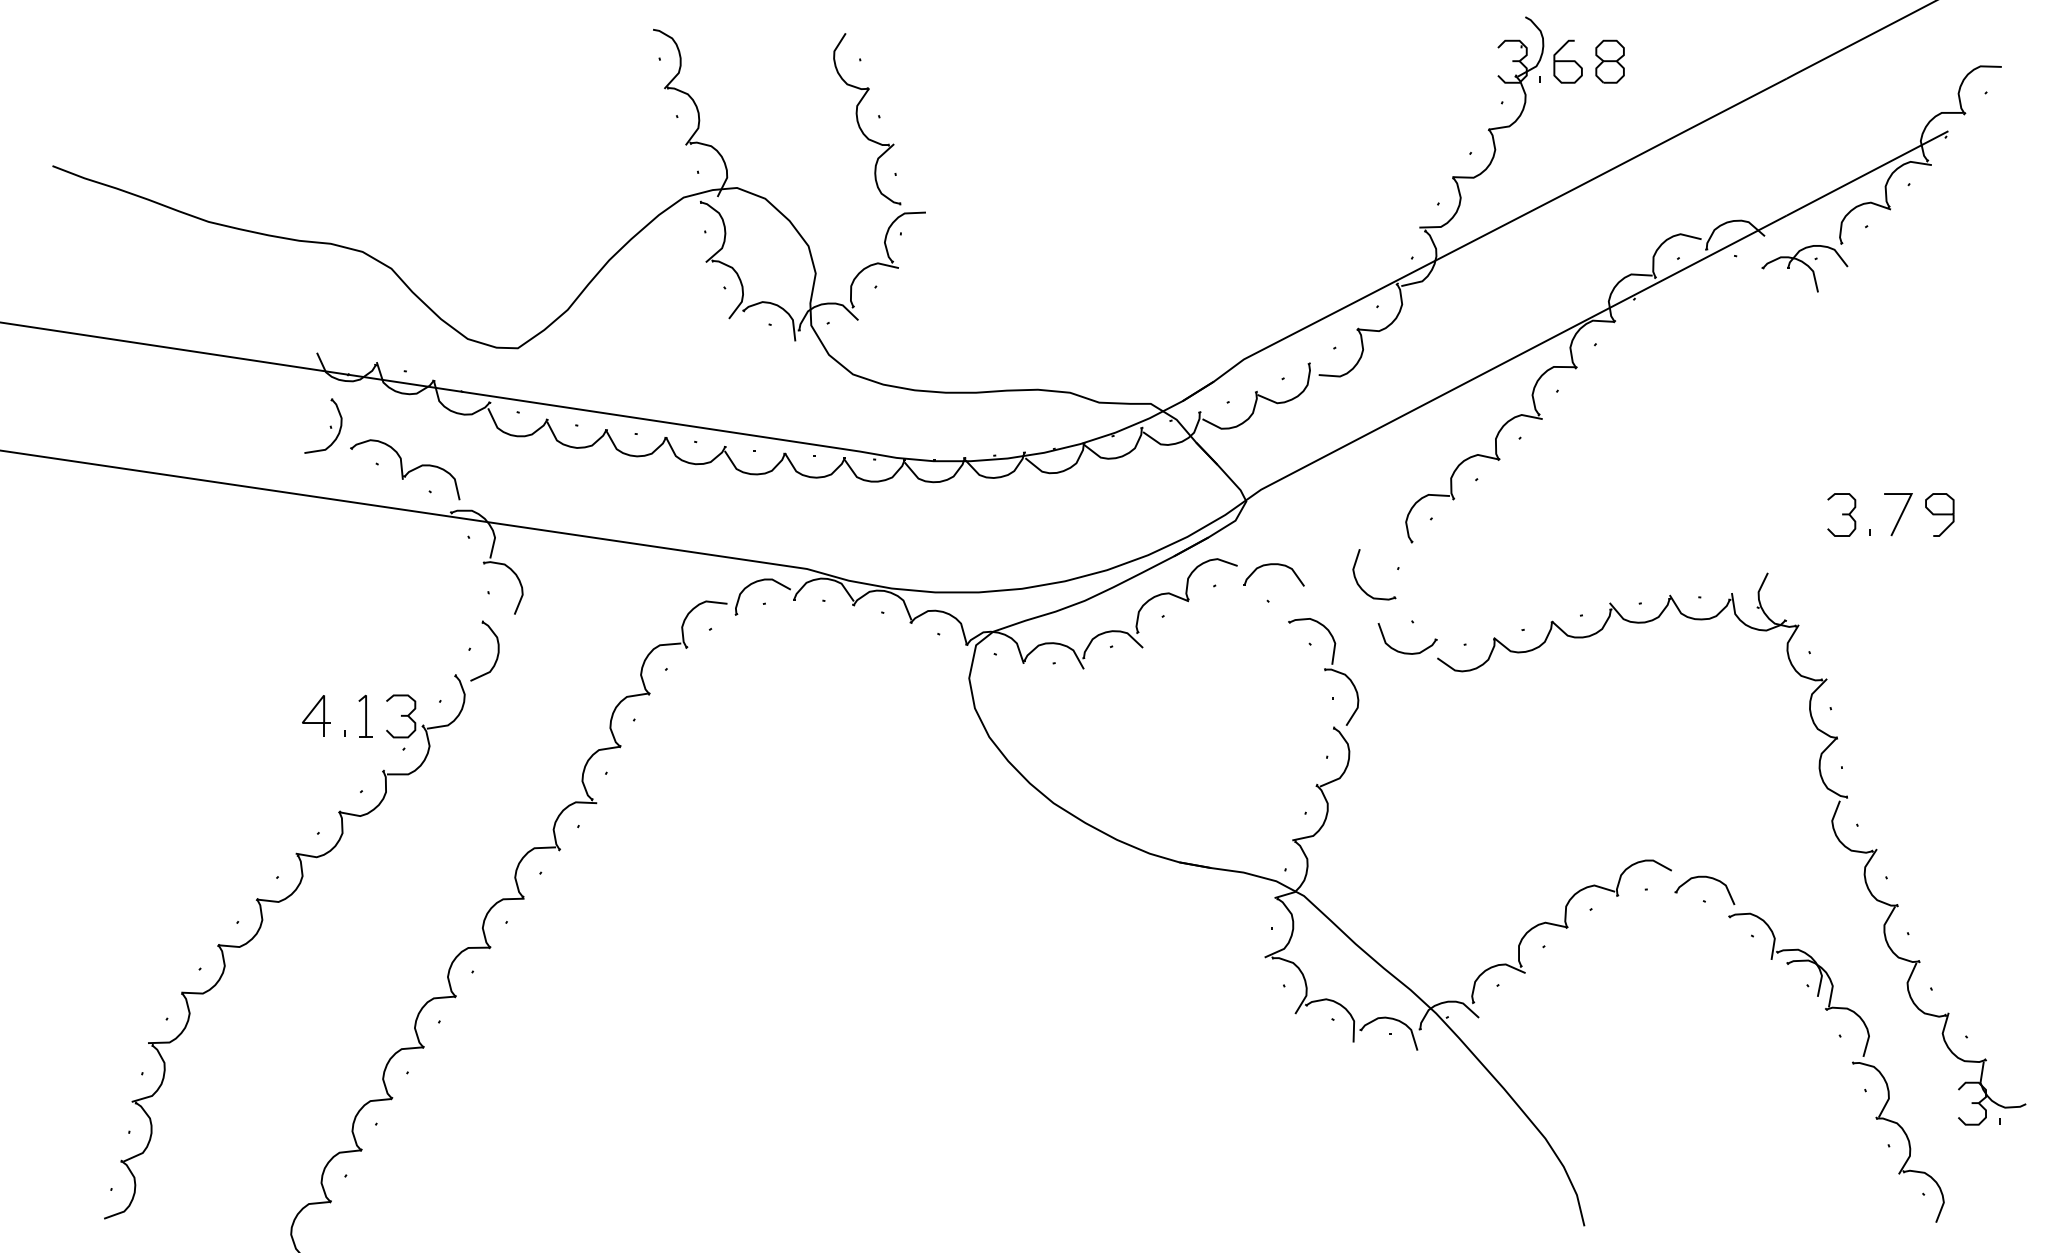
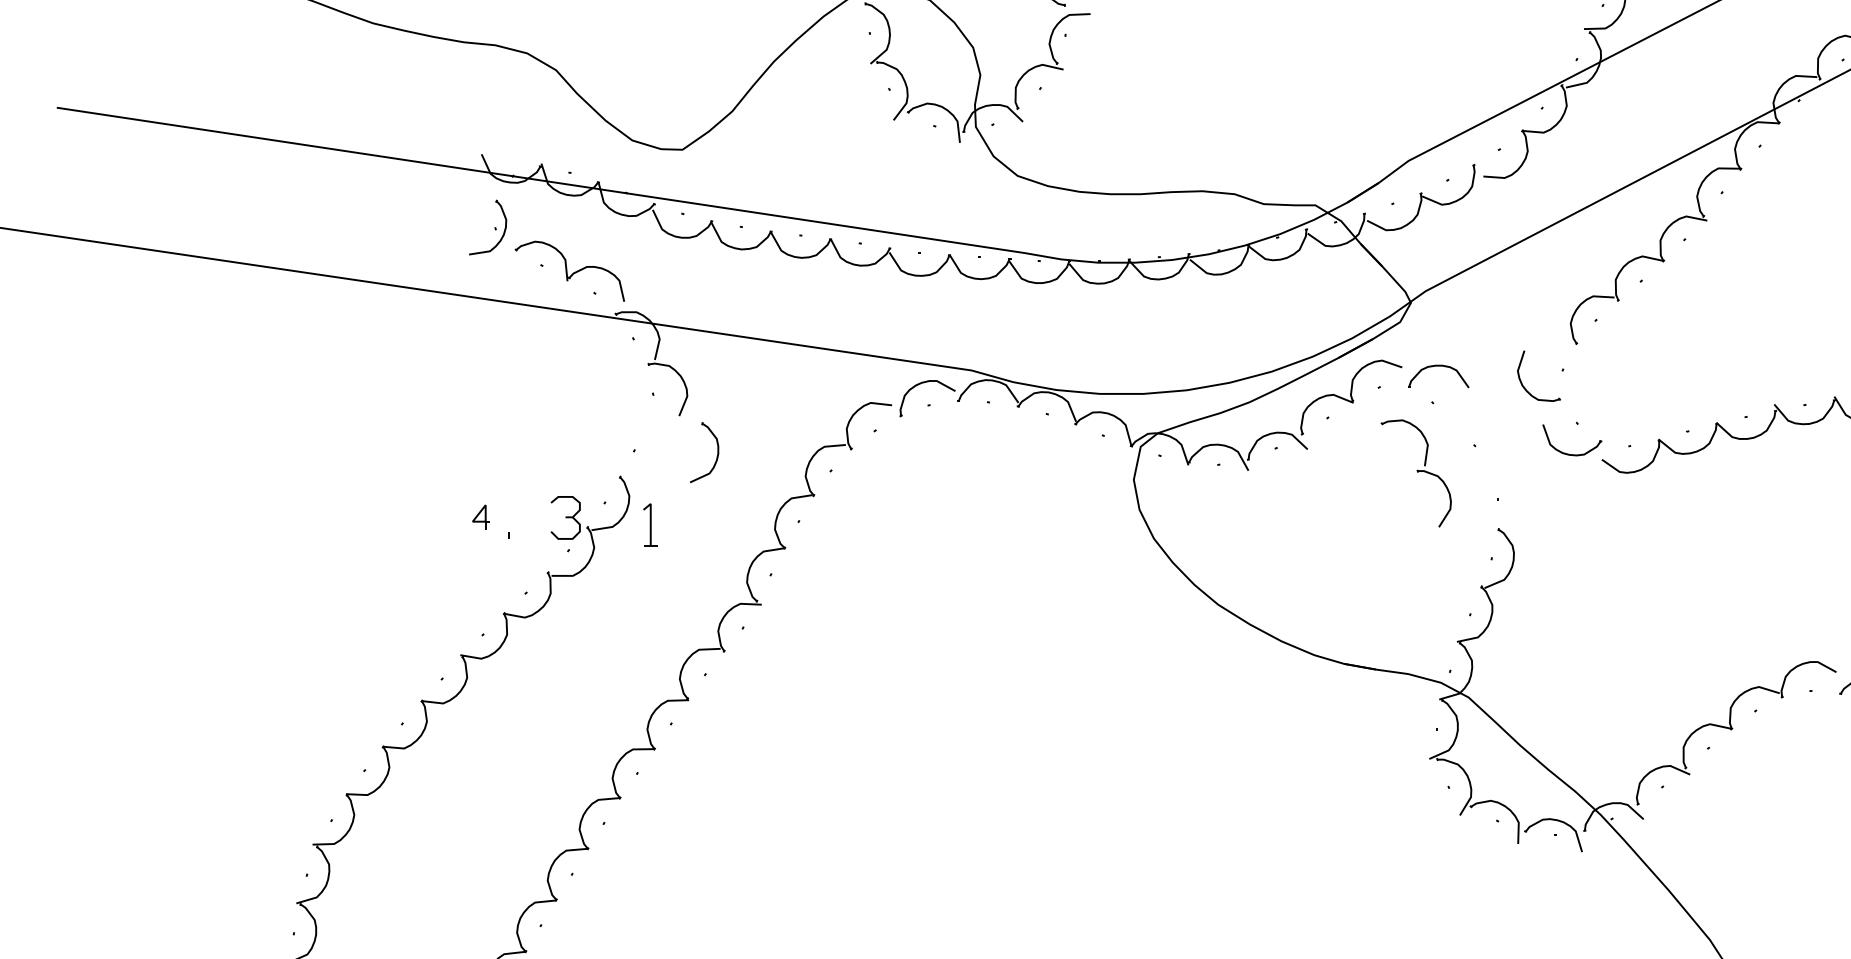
part: (497, 650) -> (717, 451), moved
part: (1323, 671) -> (1416, 472), moved
part: (316, 715) -> (481, 516), size x0.6
part: (365, 715) -> (650, 523), moved

